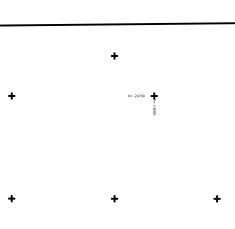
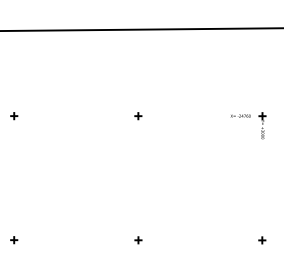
part: (114, 55) -> (138, 115), moved
part: (141, 97) -> (247, 117), moved

